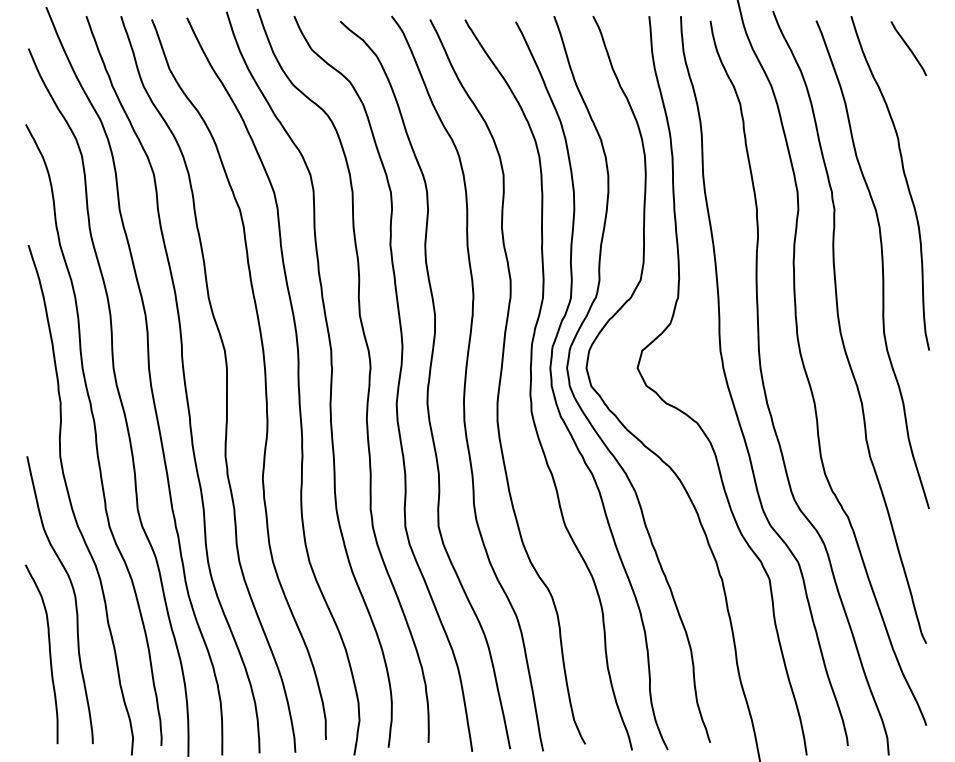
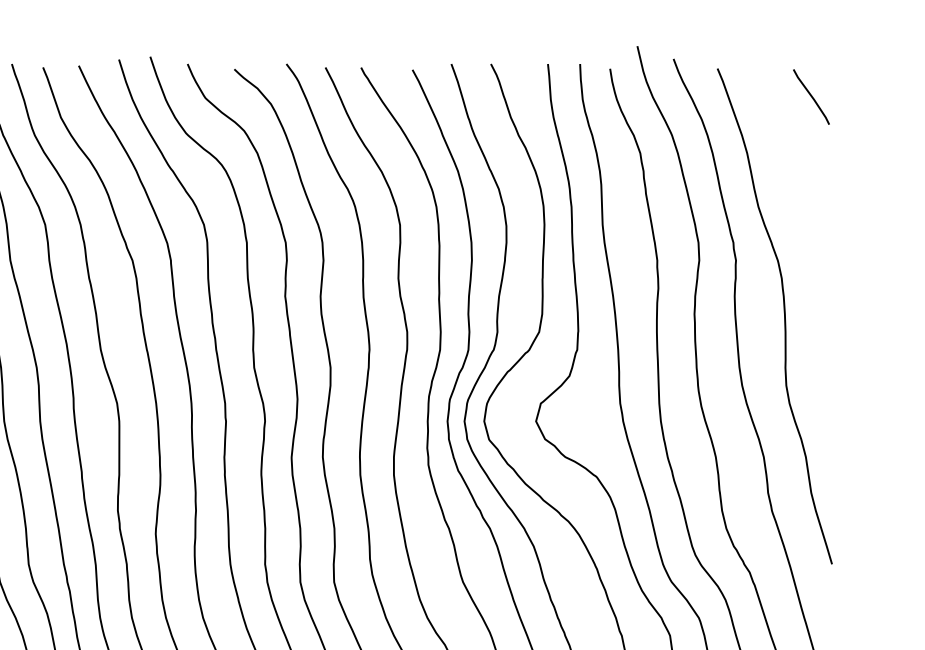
curve: (905, 181) -> (808, 231), removed

